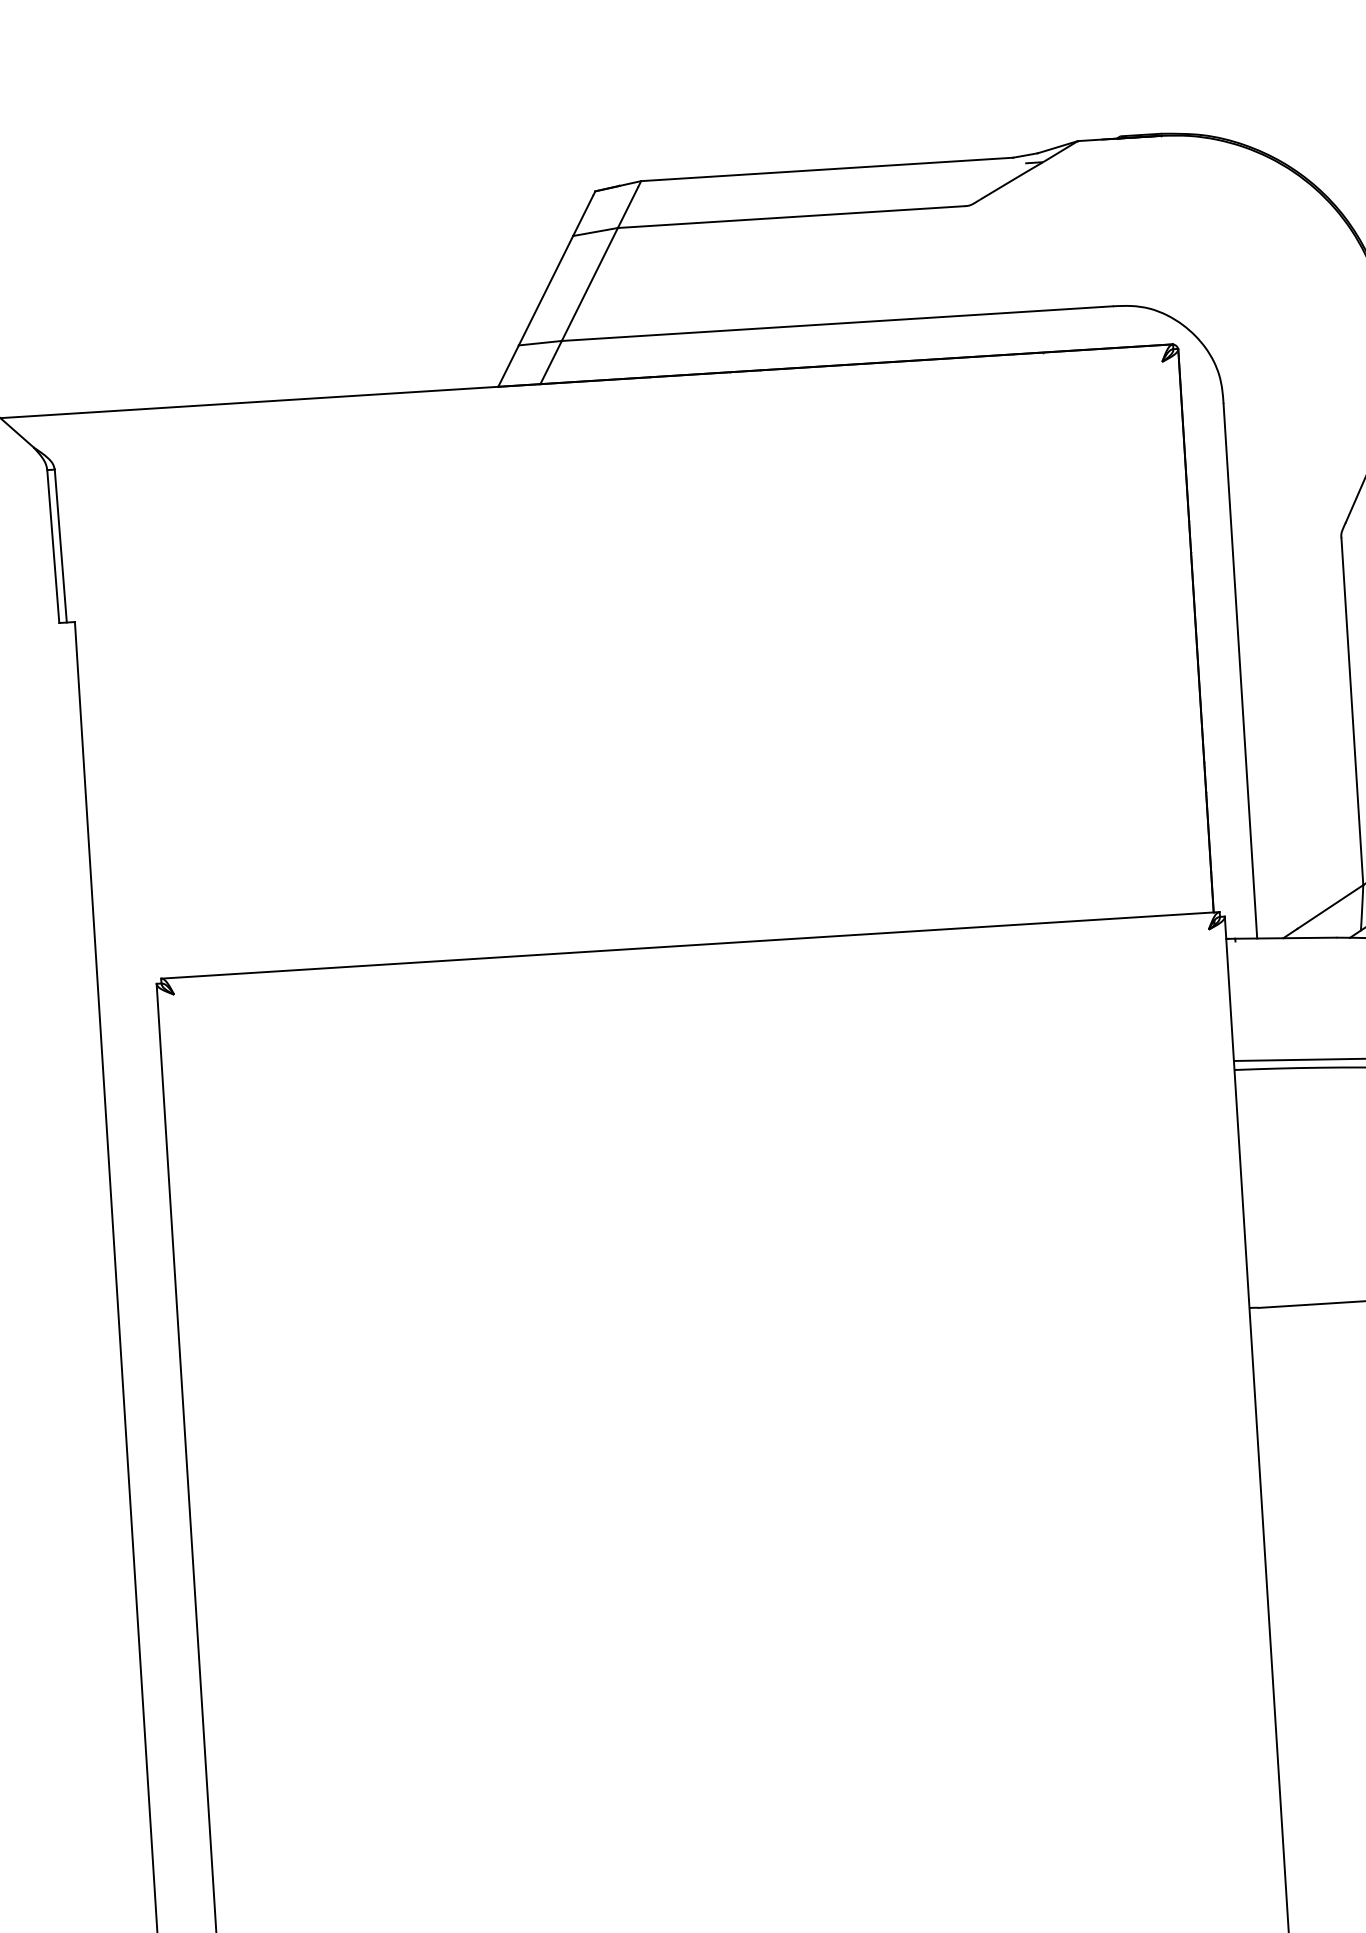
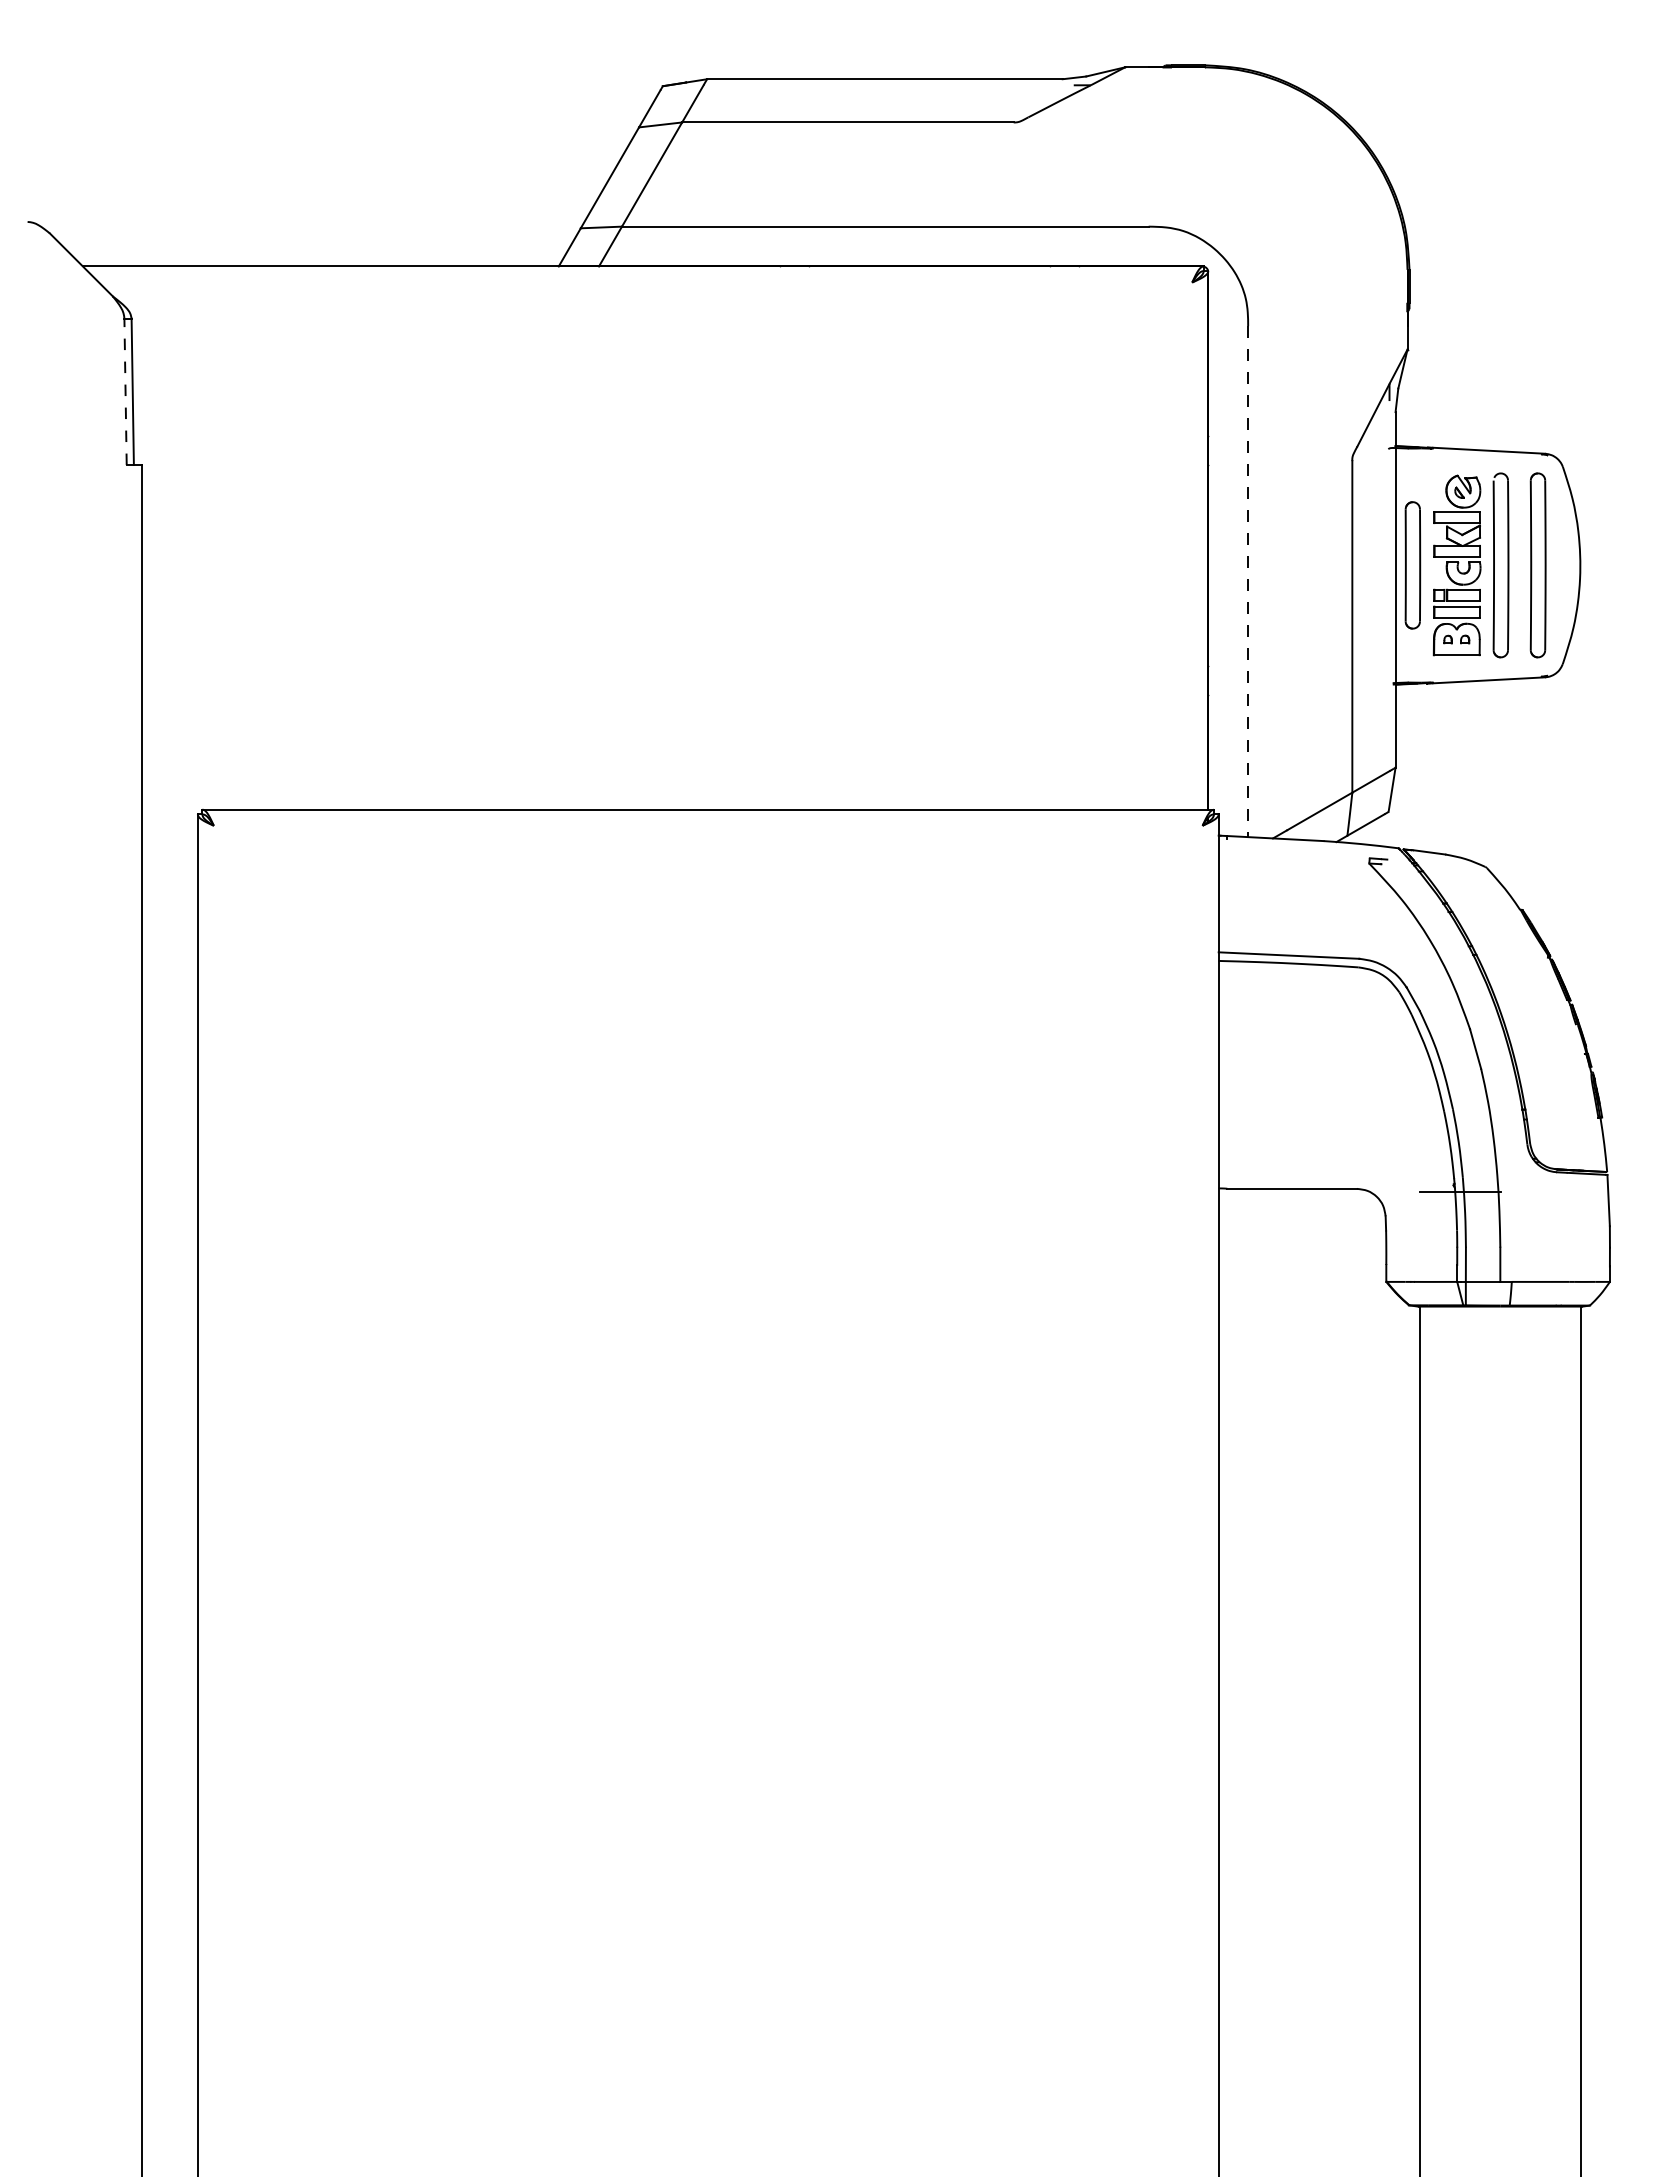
line: (53, 546) -> (125, 391), solid -> dashed
line: (1240, 672) -> (1248, 582), solid -> dashed

